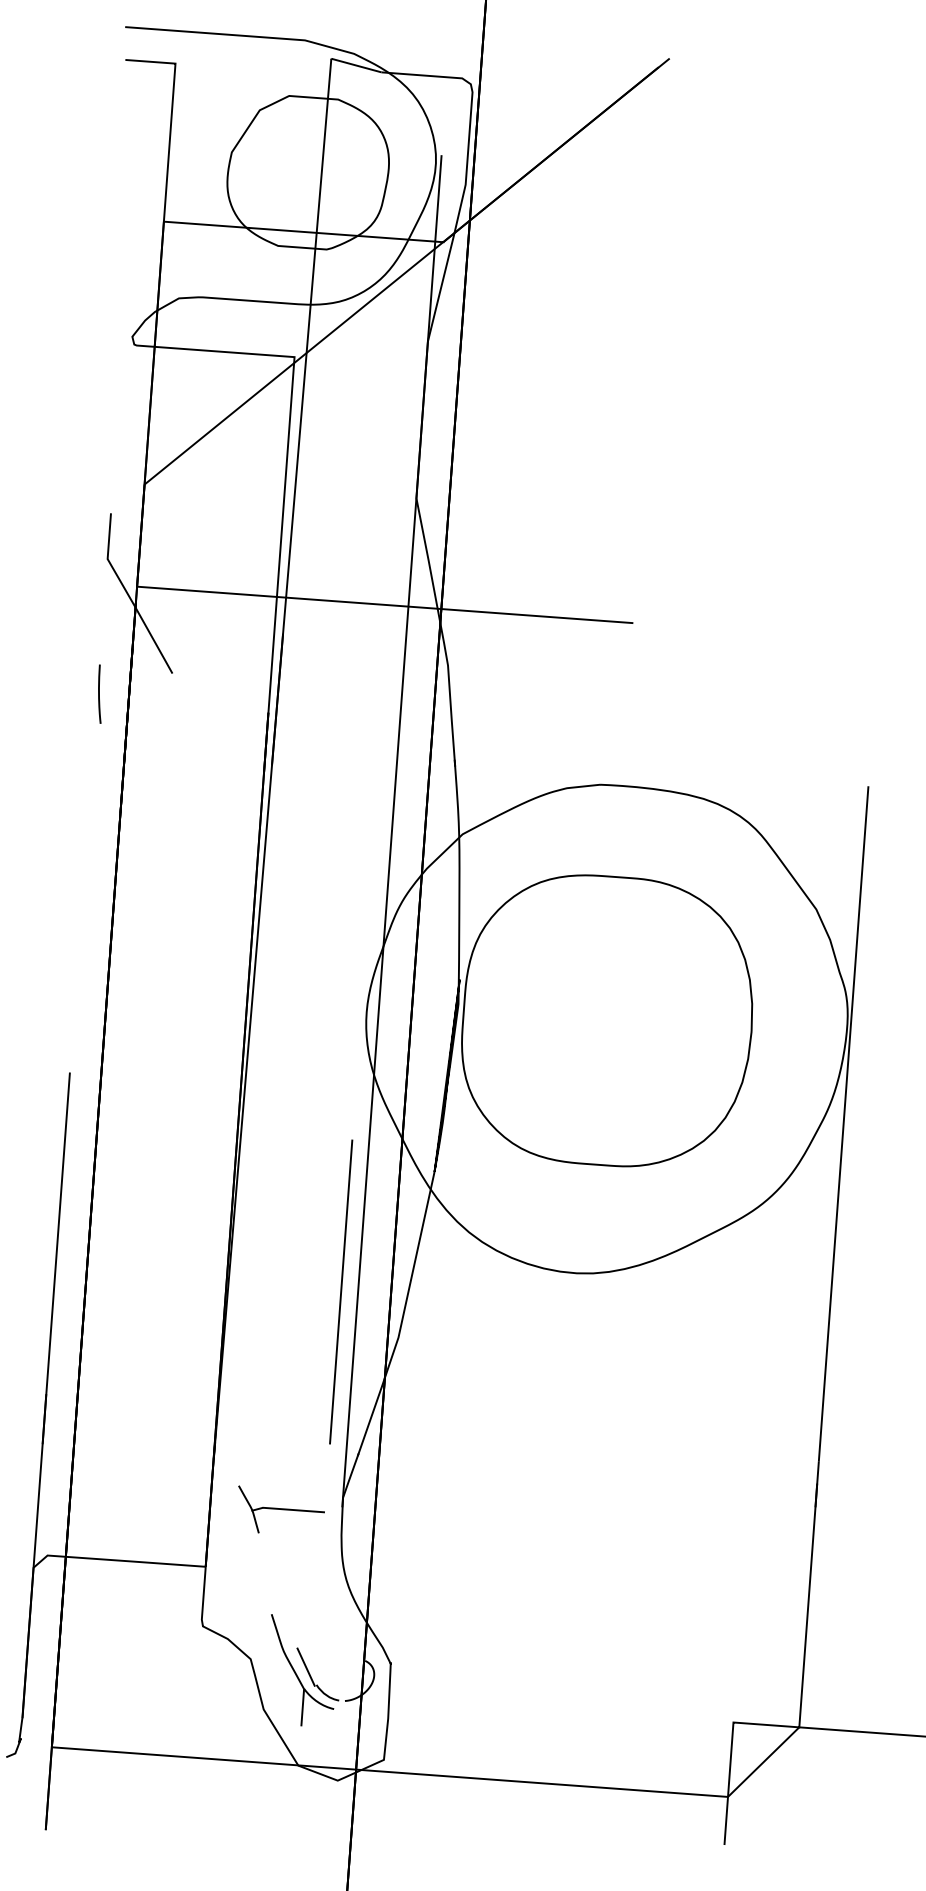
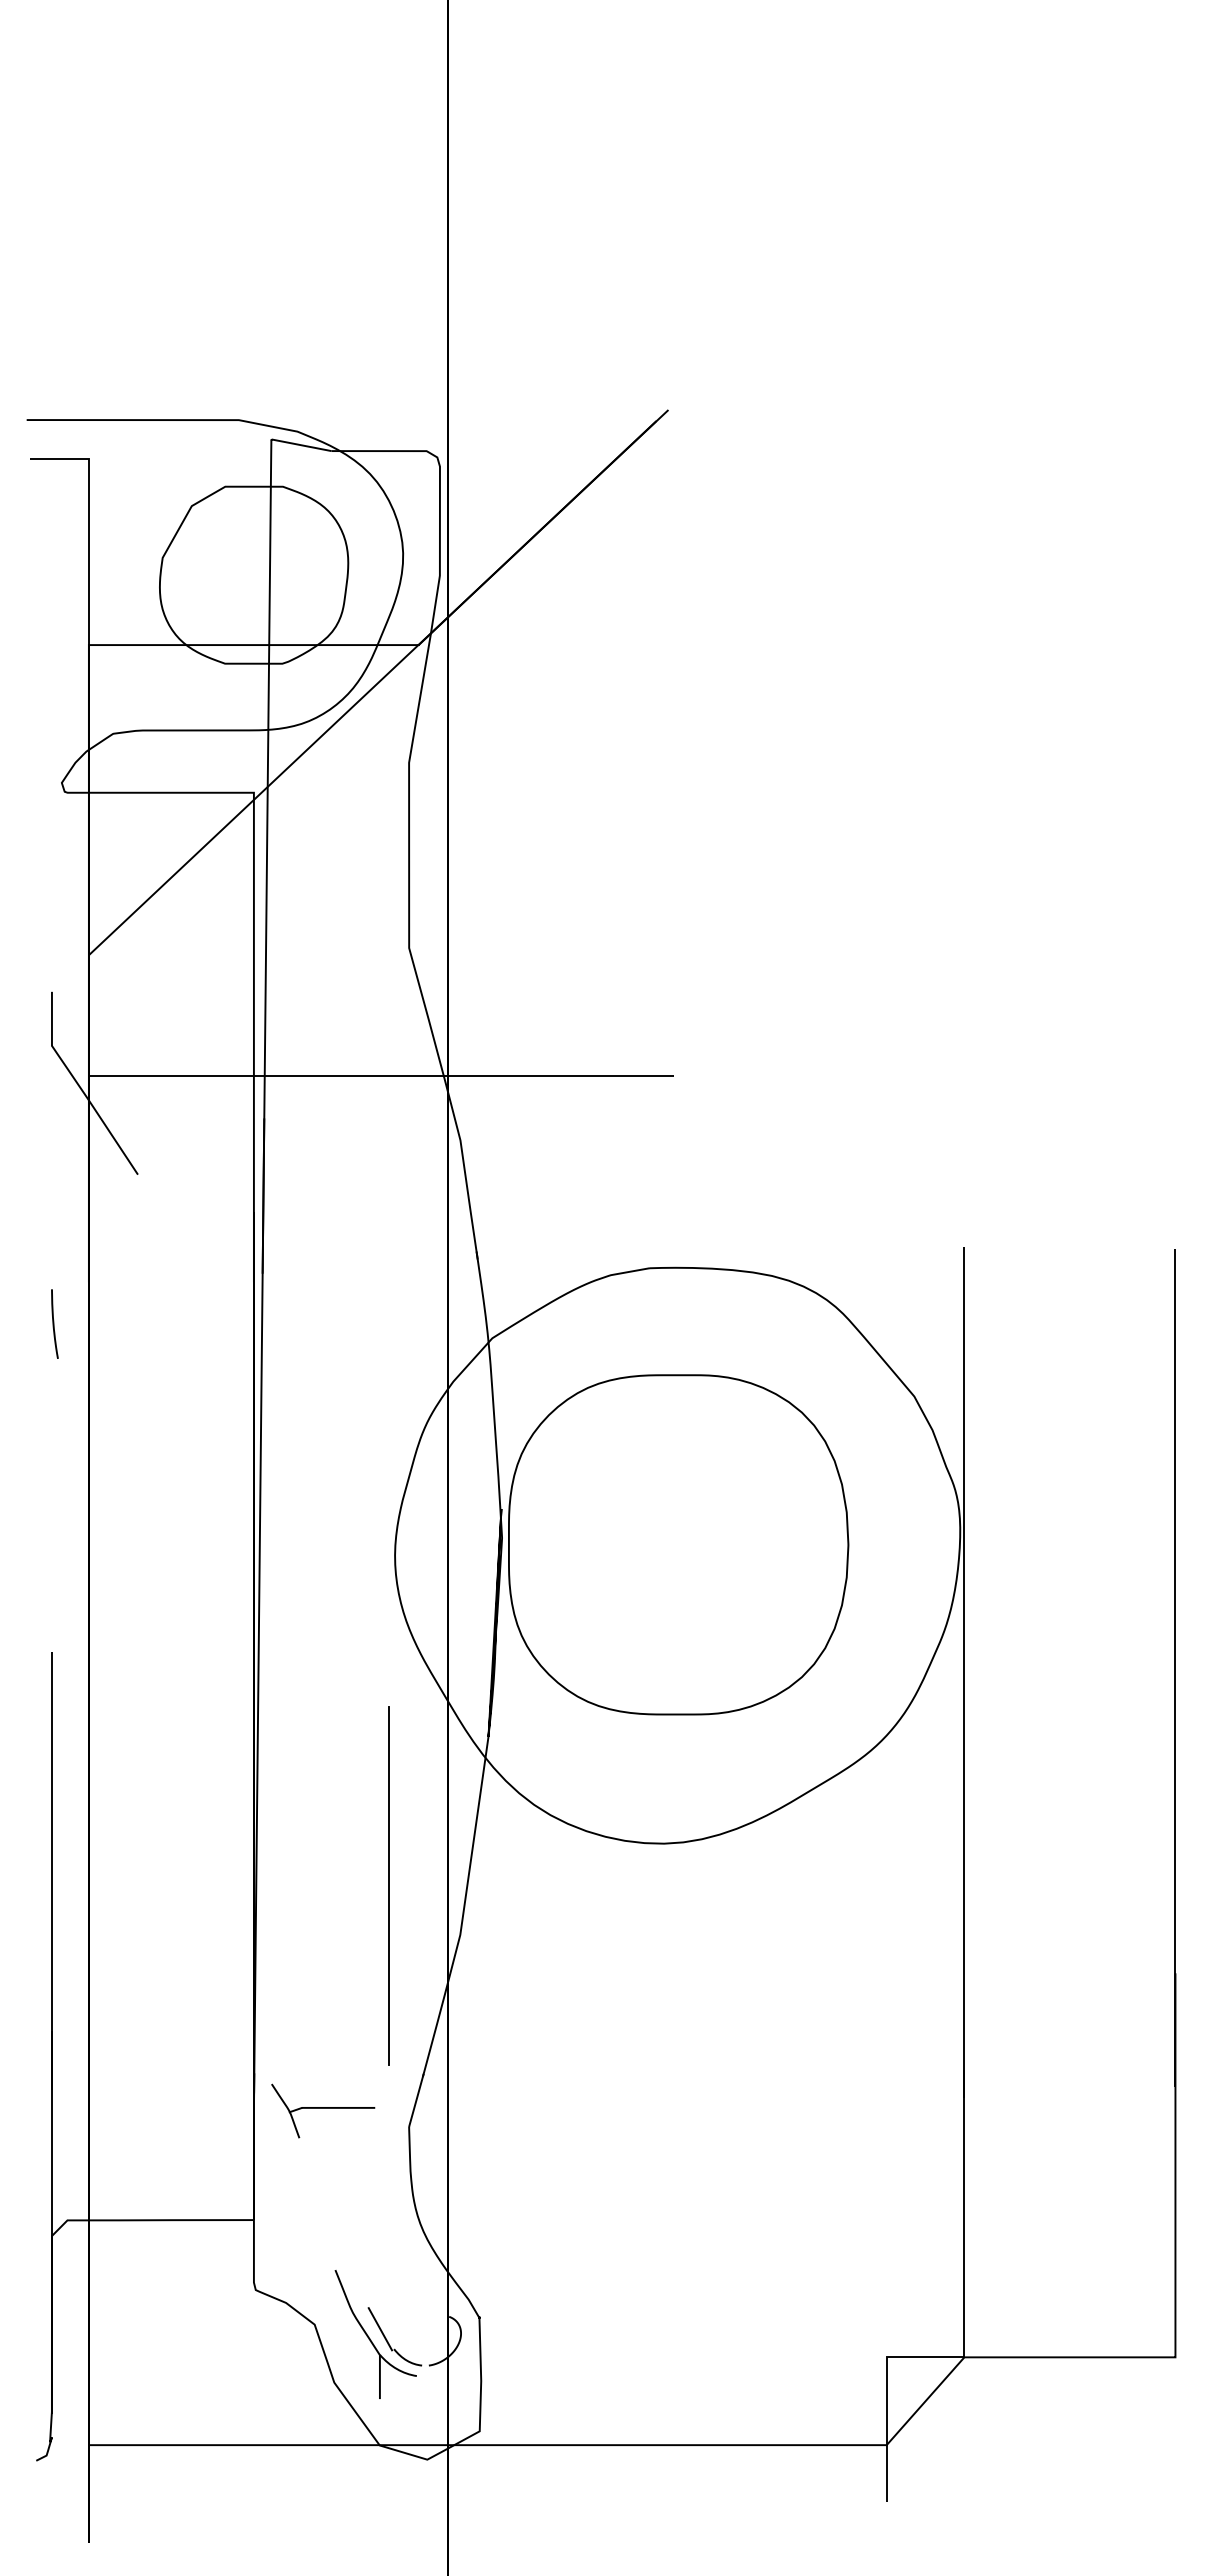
curve: (99, 693) -> (54, 1323), moved
line: (392, 831) -> (409, 1340), removed
part: (281, 1511) -> (323, 2110), moved

